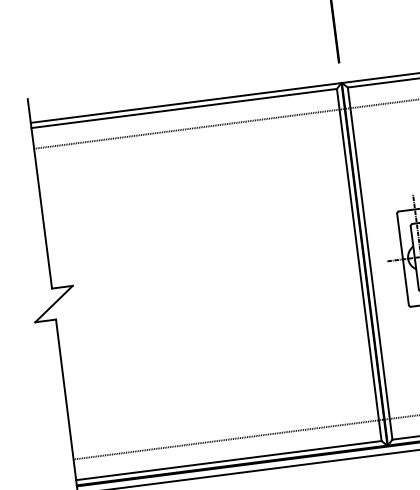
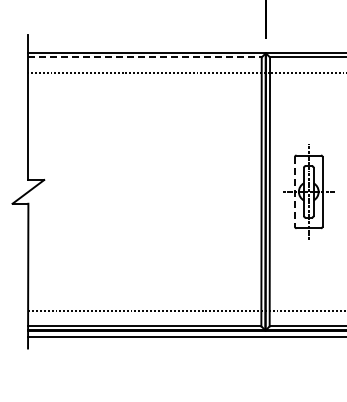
line: (184, 108) -> (145, 57), solid -> dashed
line: (402, 258) -> (294, 191), solid -> dashed

